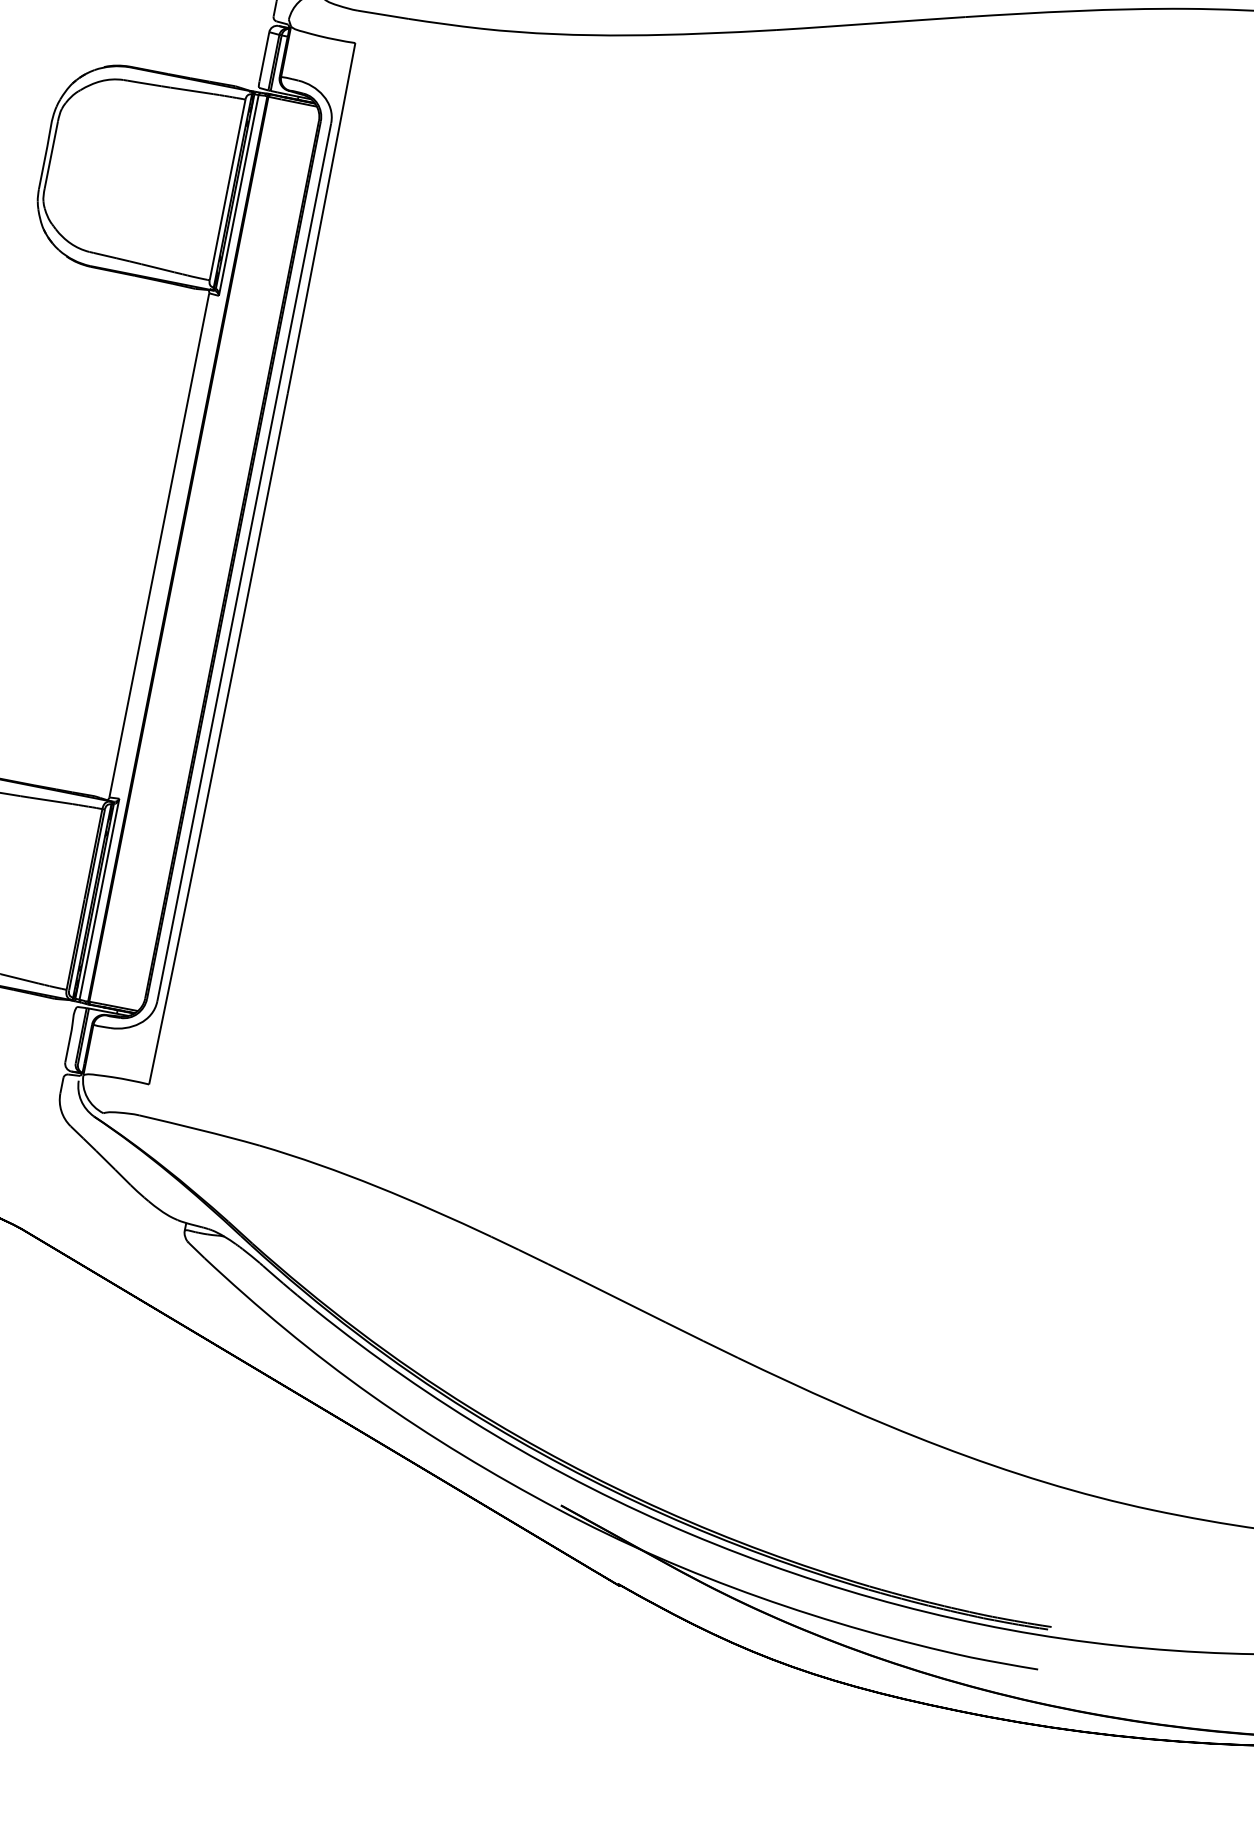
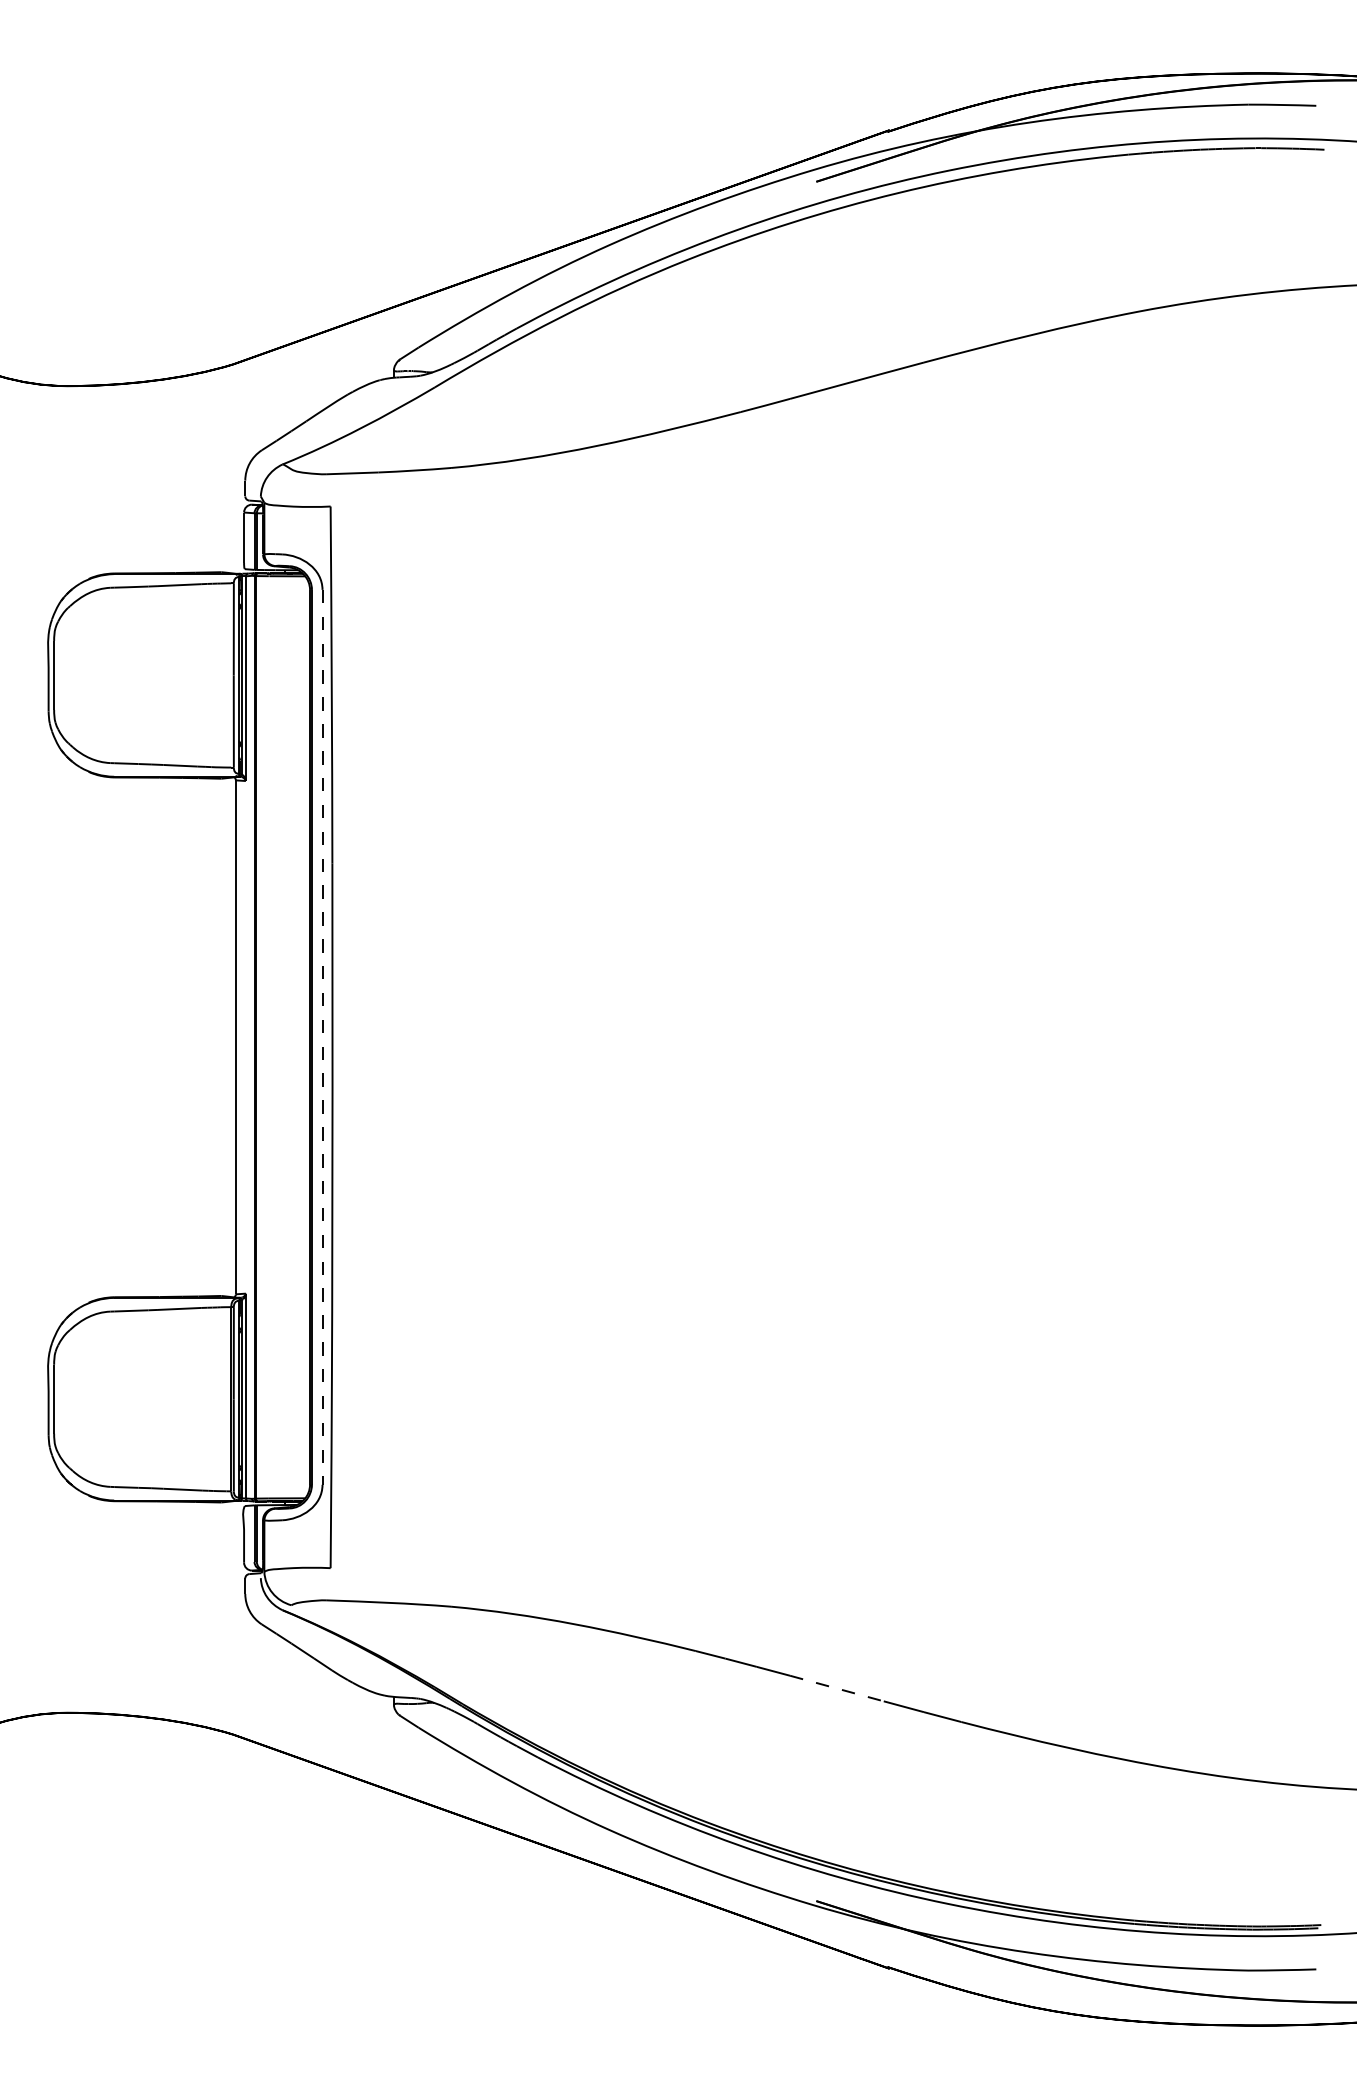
line: (244, 562) -> (322, 1037), solid -> dashed
line: (622, 1300) -> (836, 1688), solid -> dashed

